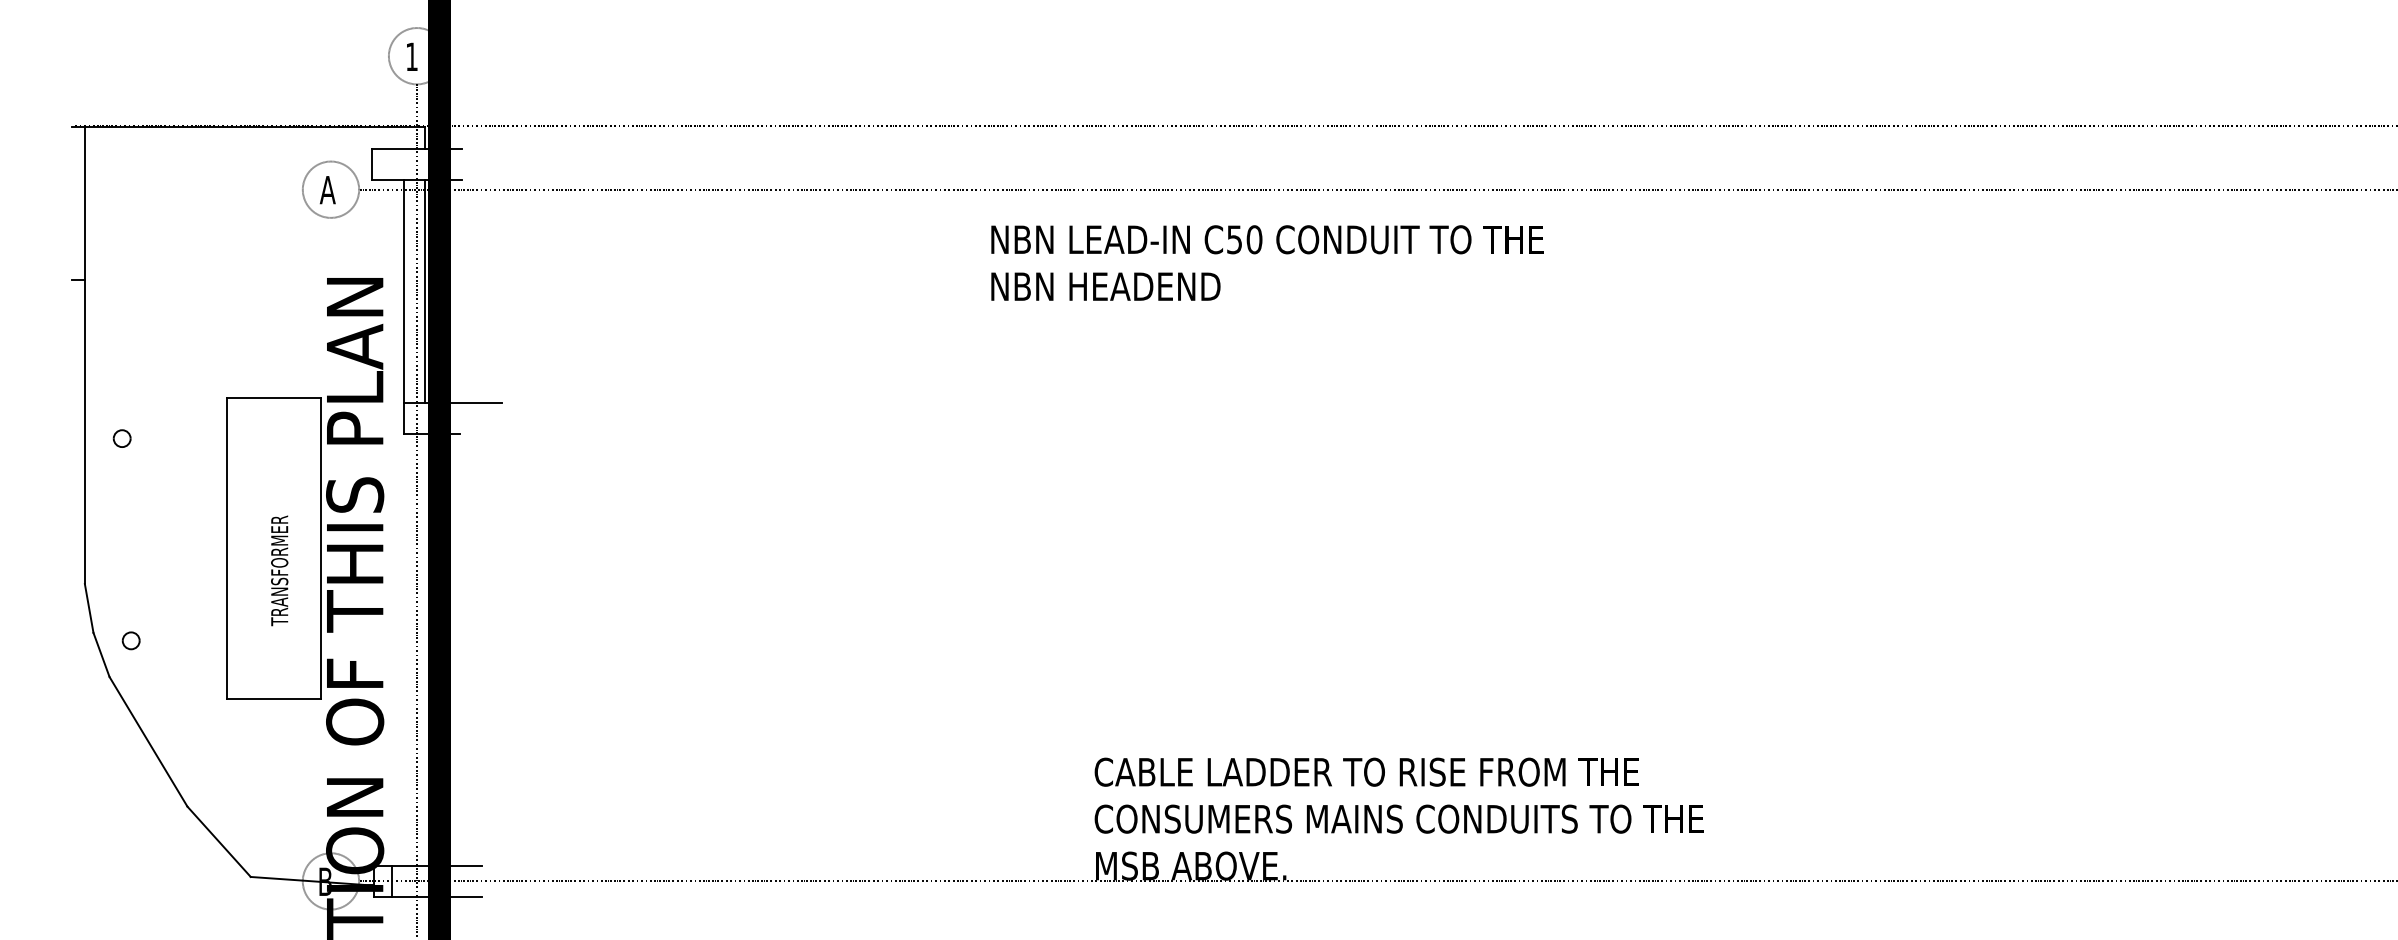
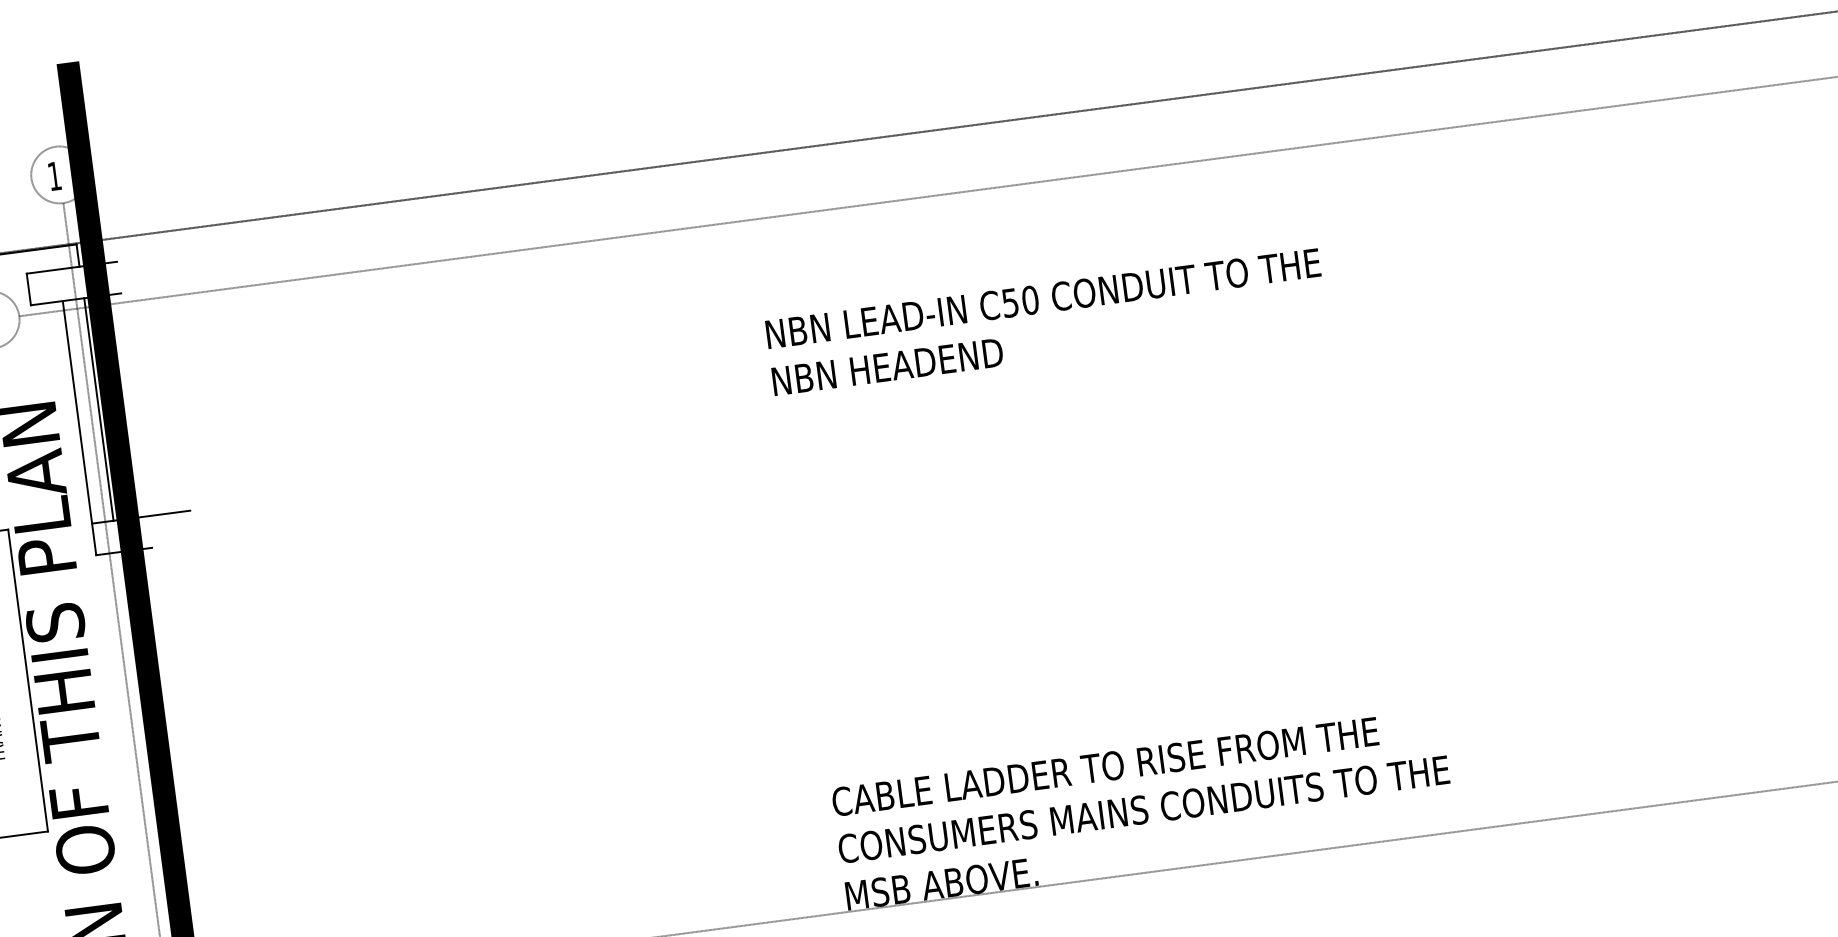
text: (1267, 262) -> (1046, 321), moved

